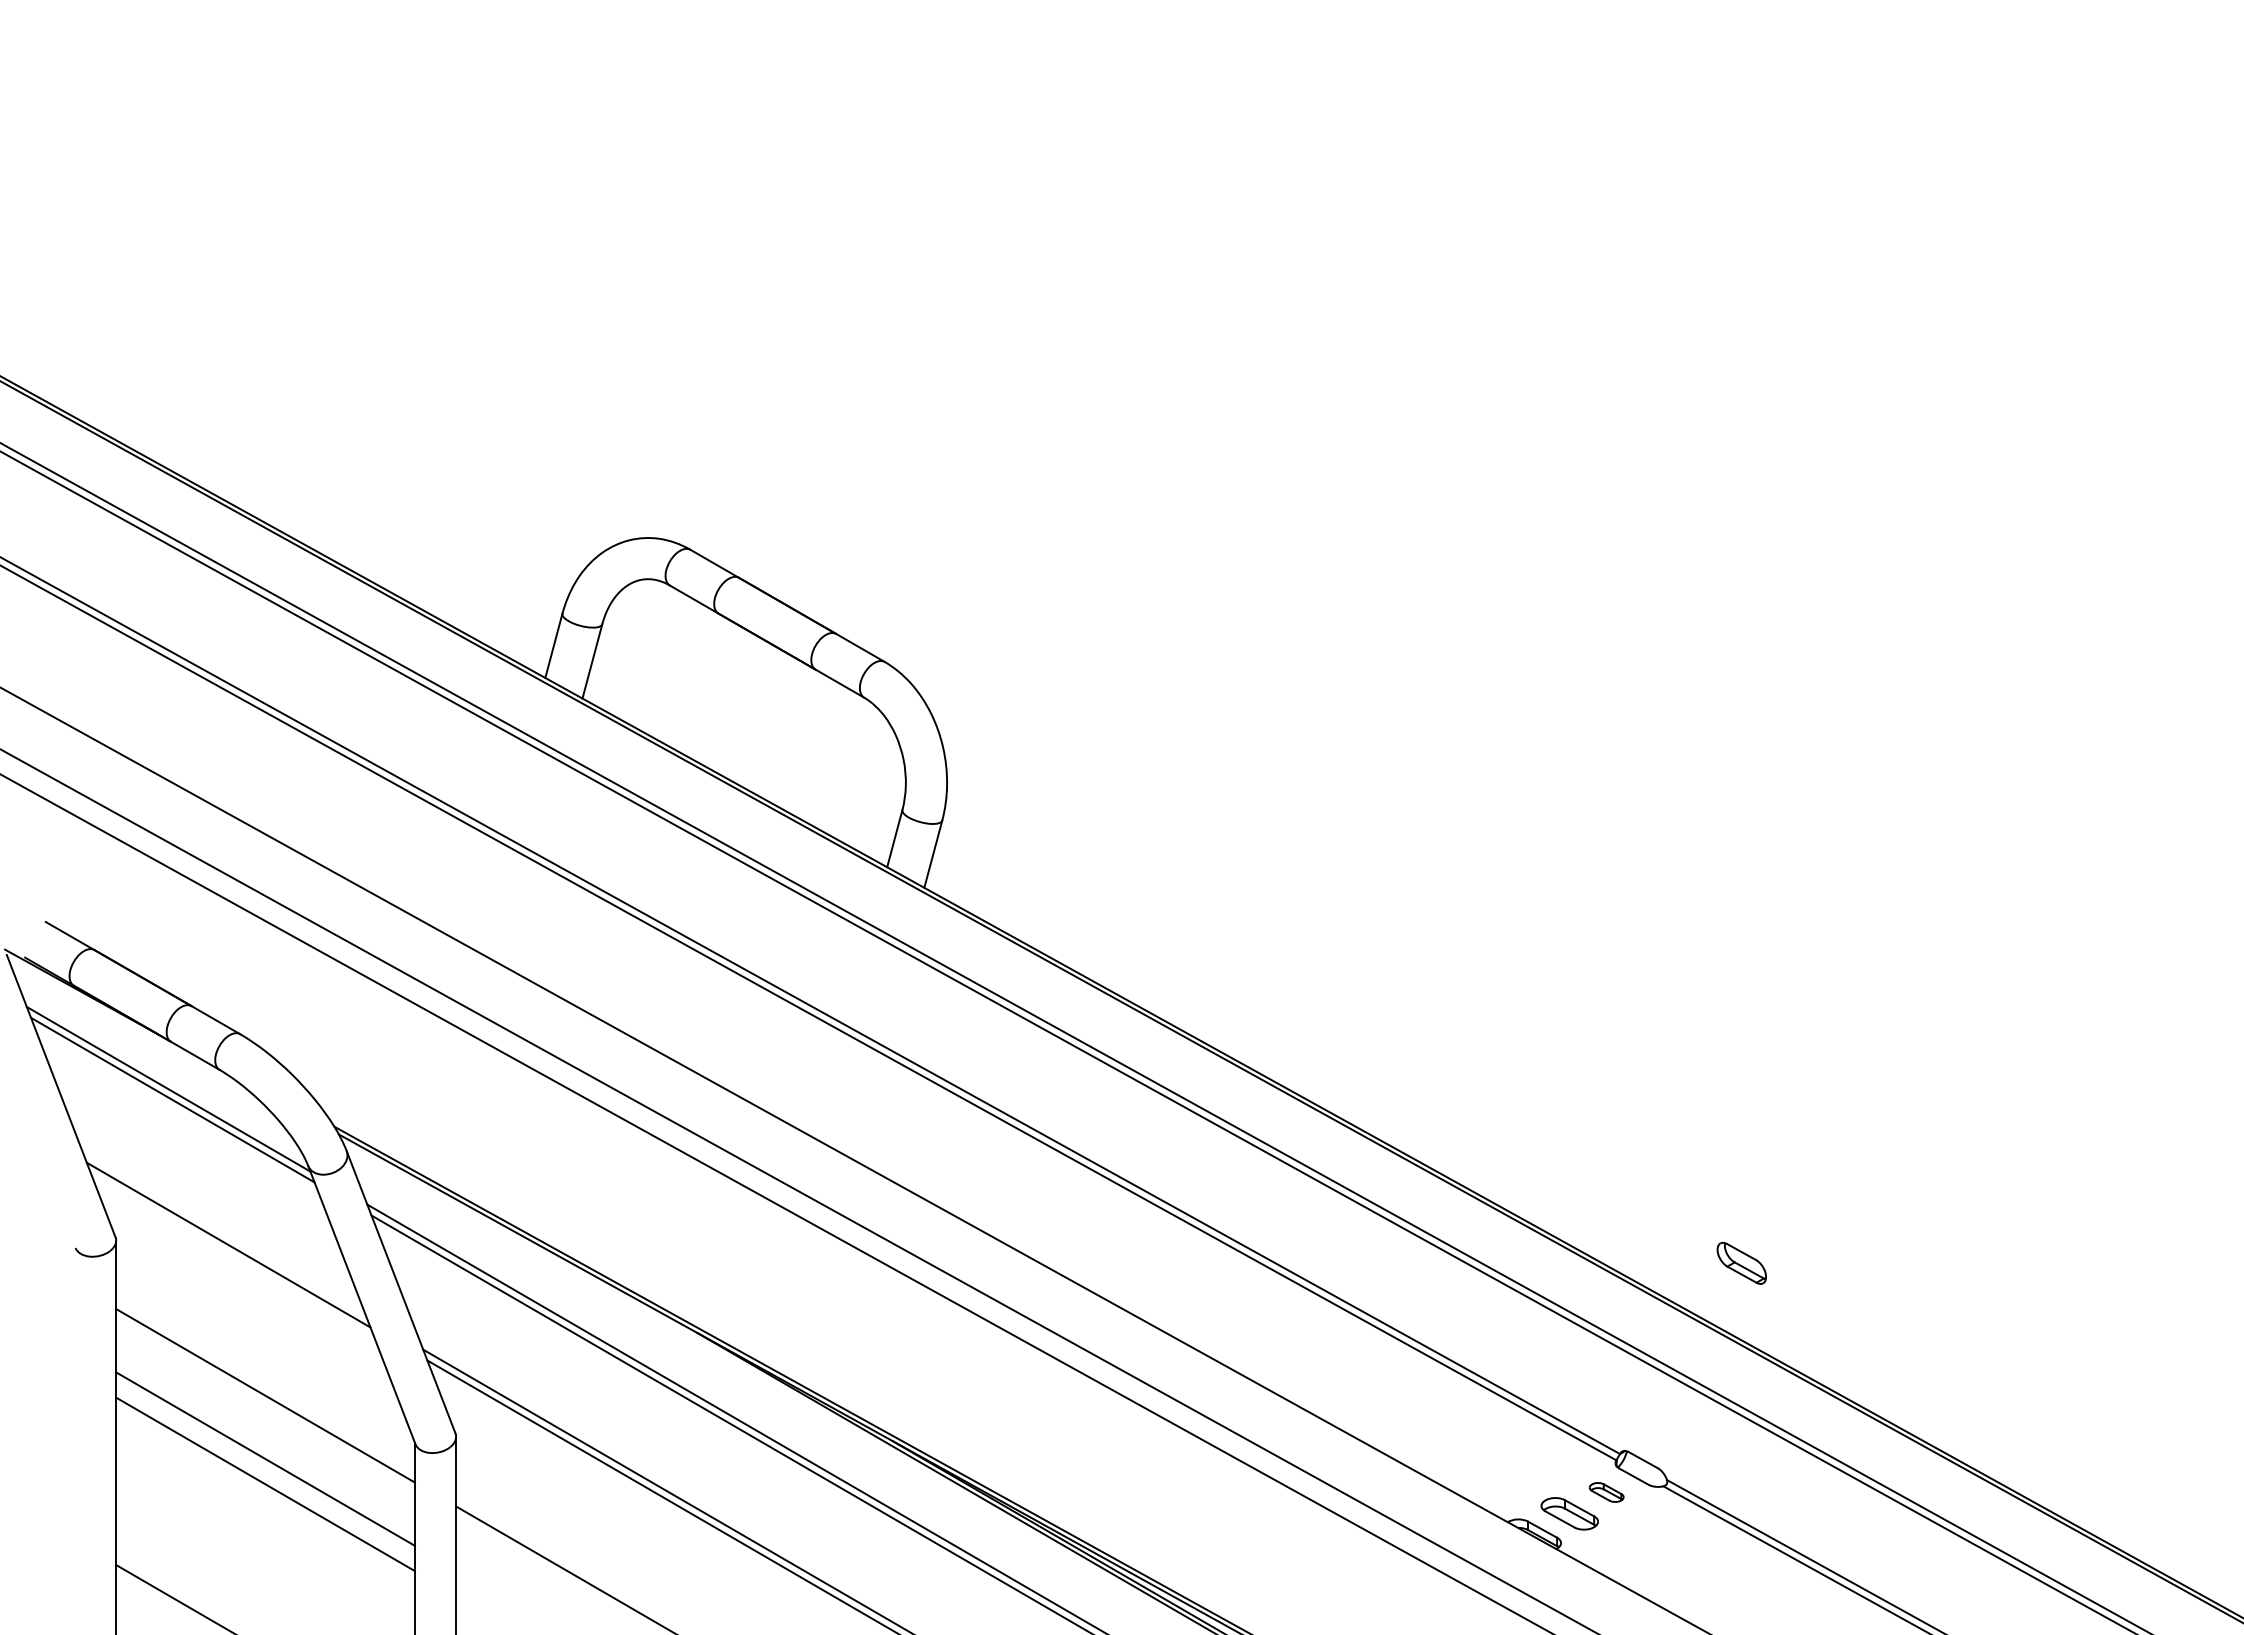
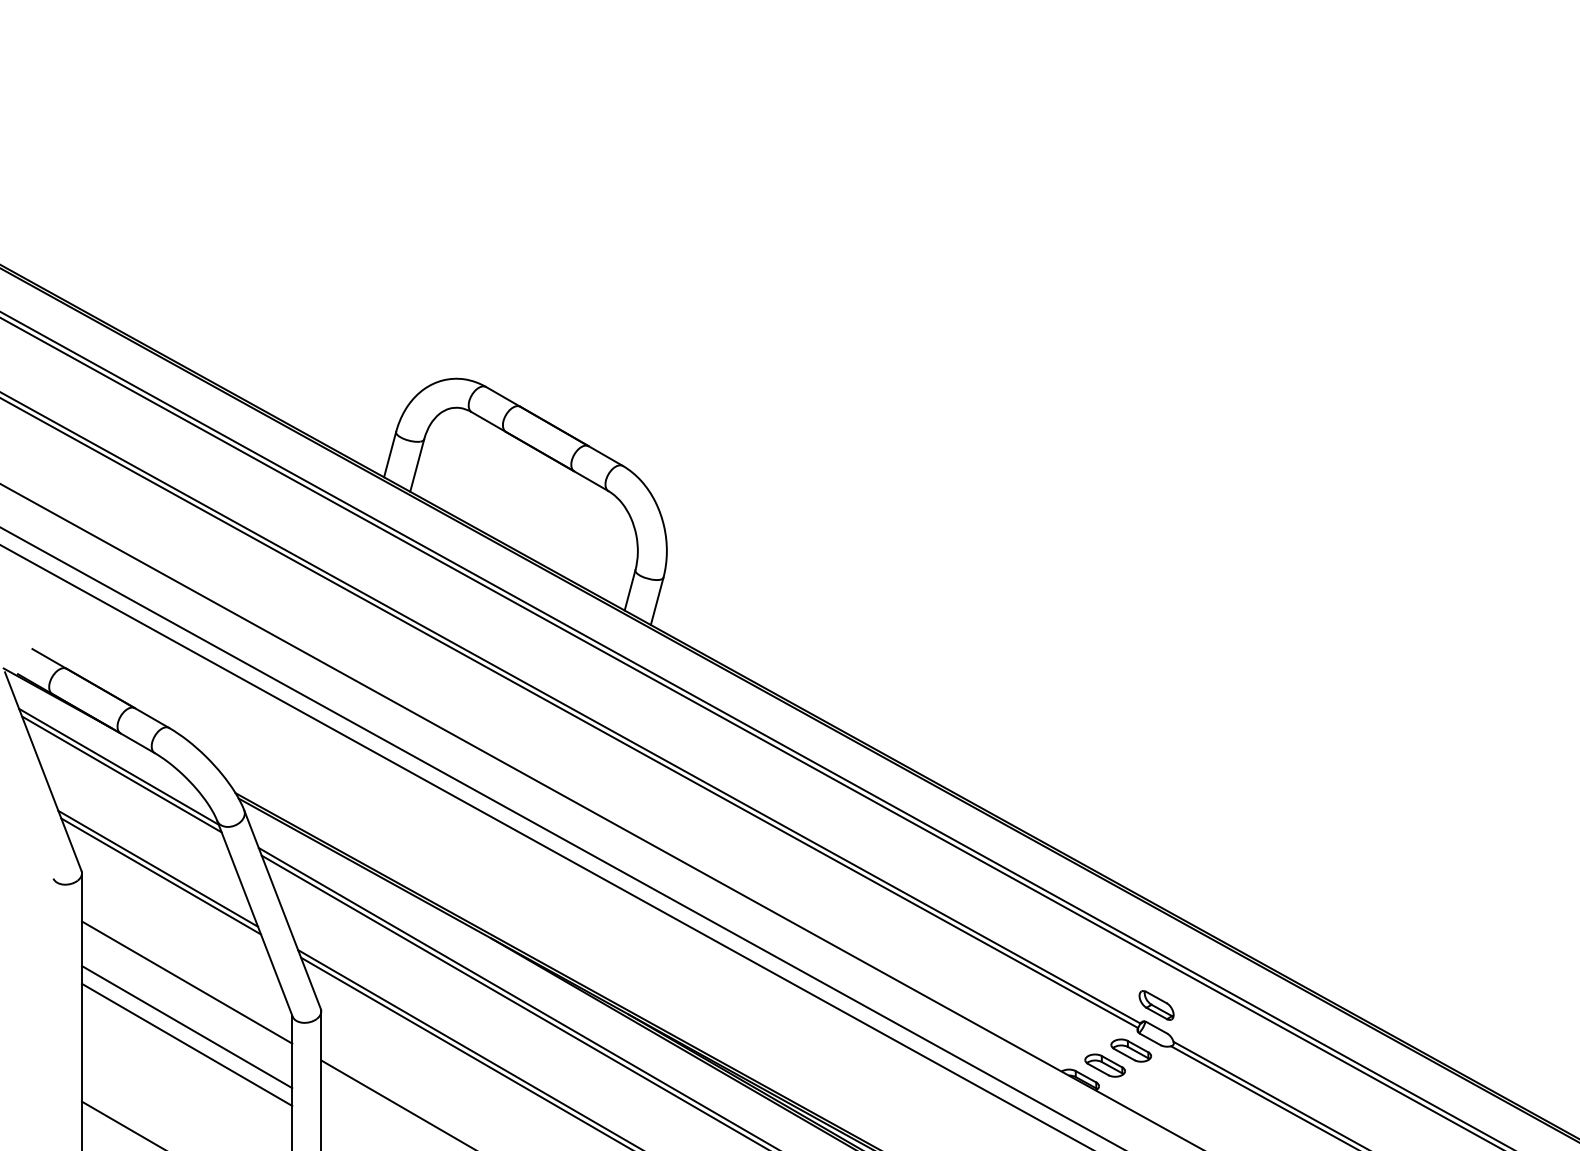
line: (224, 1233) -> (158, 868), added
part: (1741, 1262) -> (1156, 1004), moved
part: (1606, 1492) -> (1131, 1050), size x1.67

